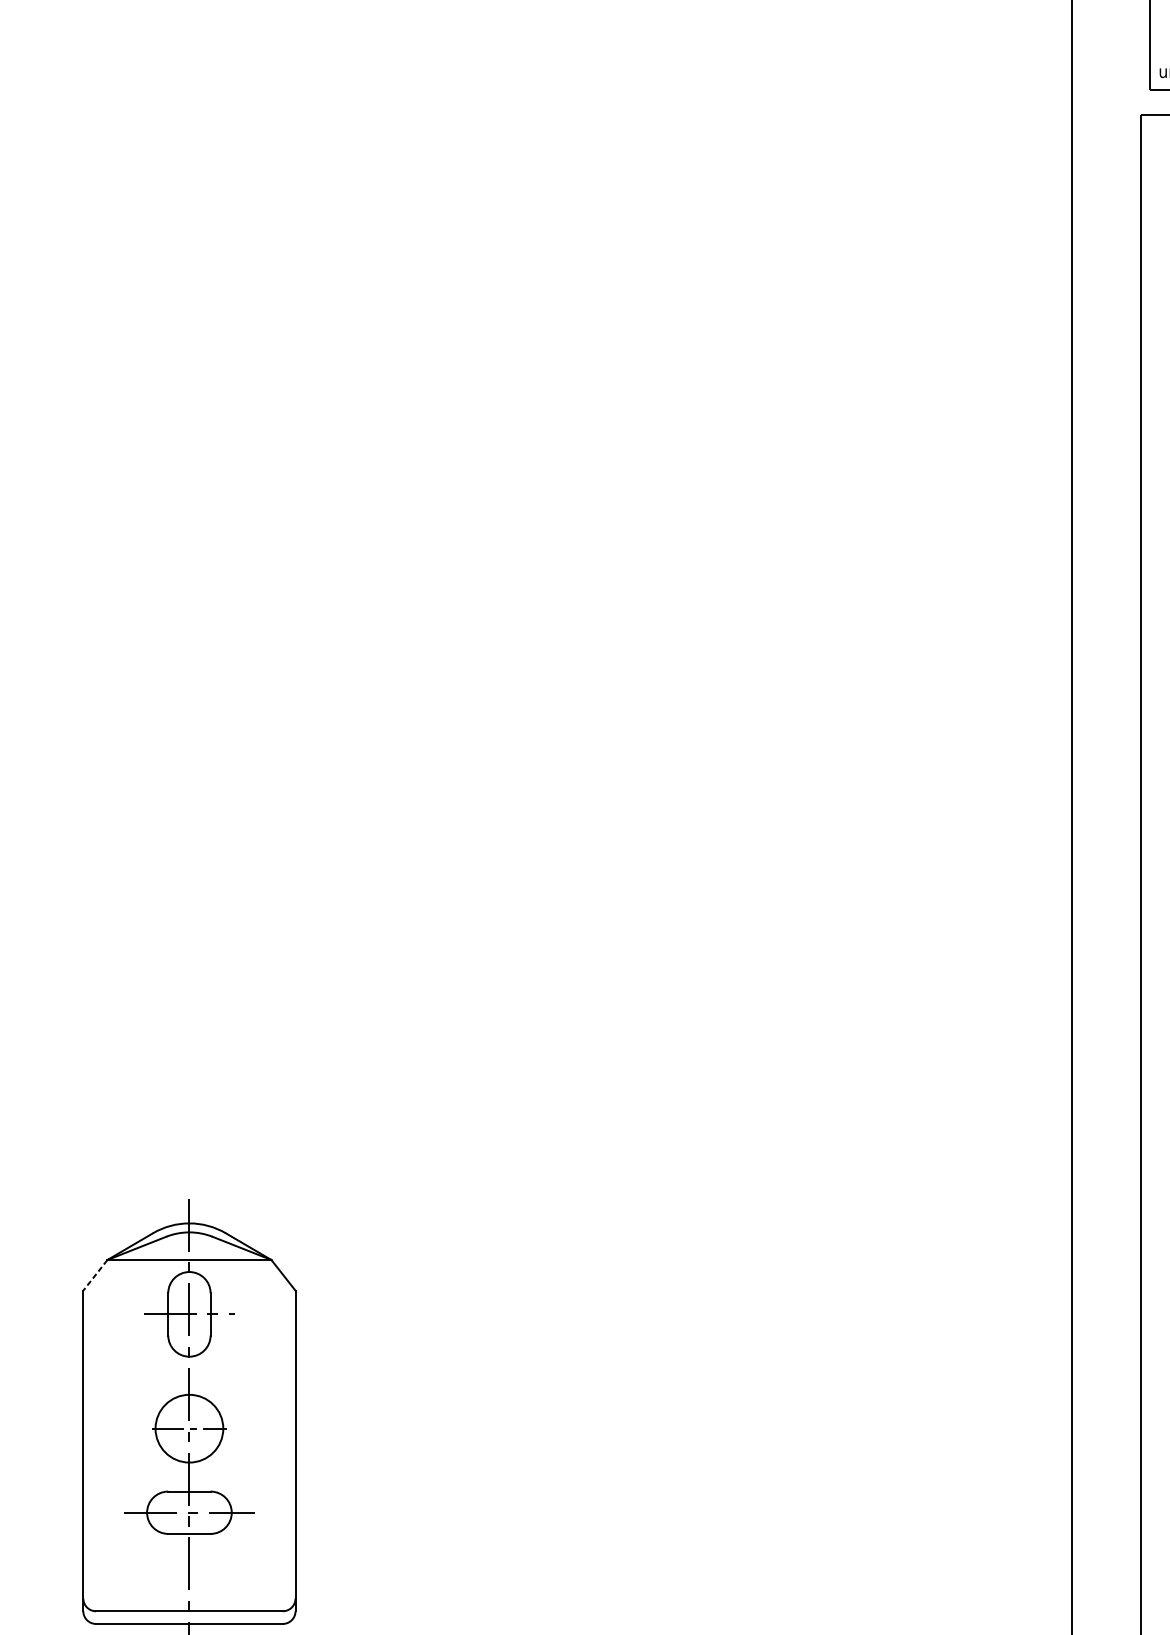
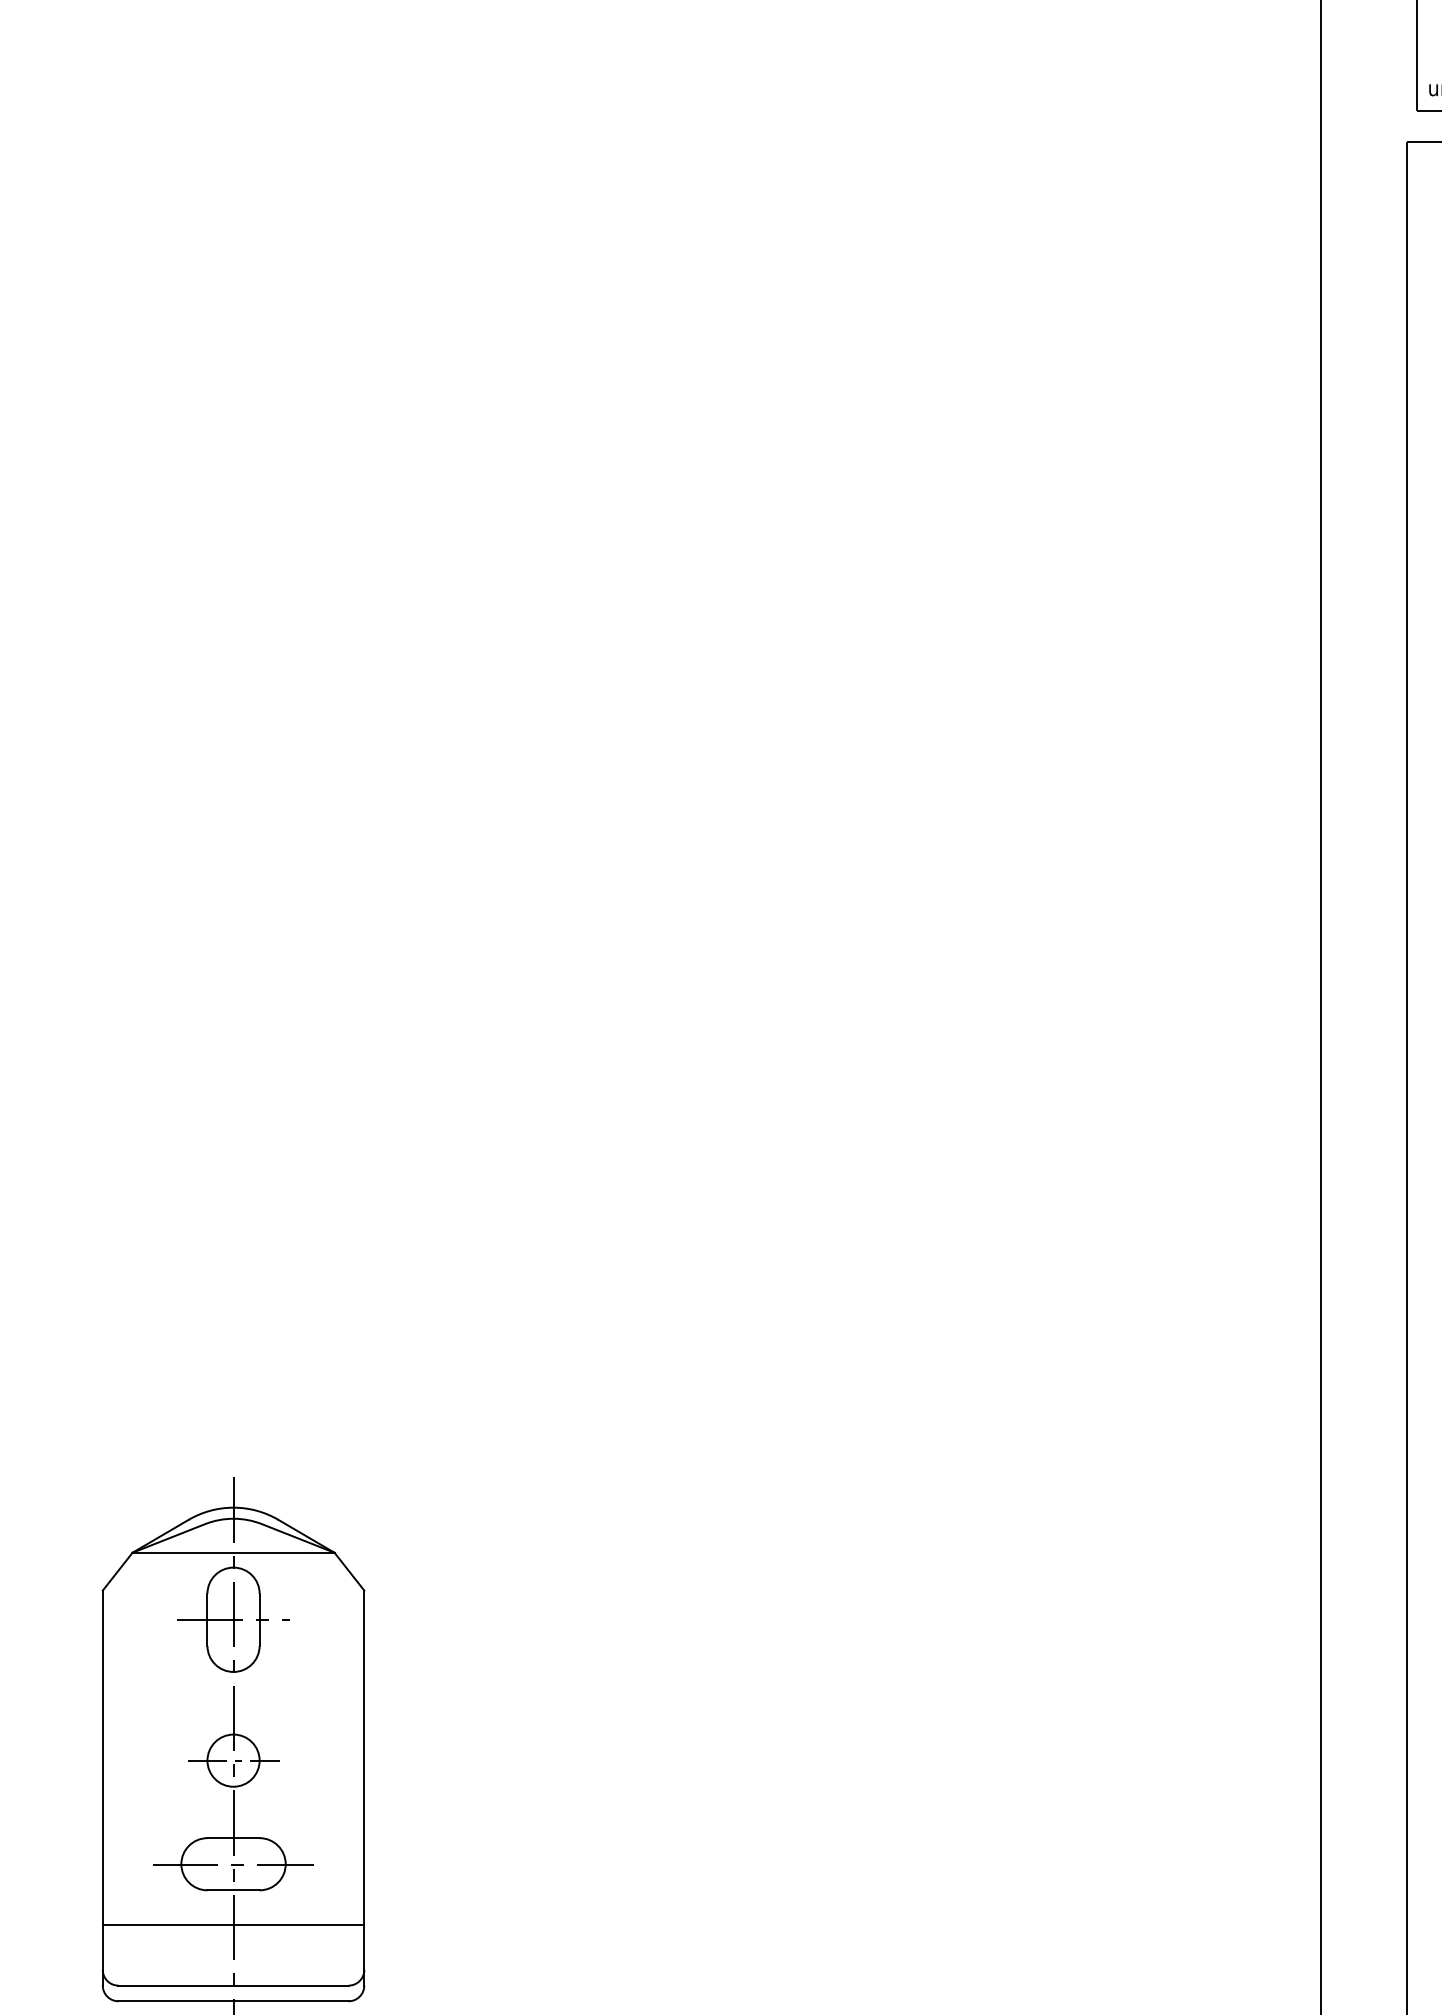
line: (95, 1275) -> (117, 1572), dashed -> solid
circle: (189, 1428) -> (233, 1760), size x0.62
line: (189, 1561) -> (233, 1924), added

